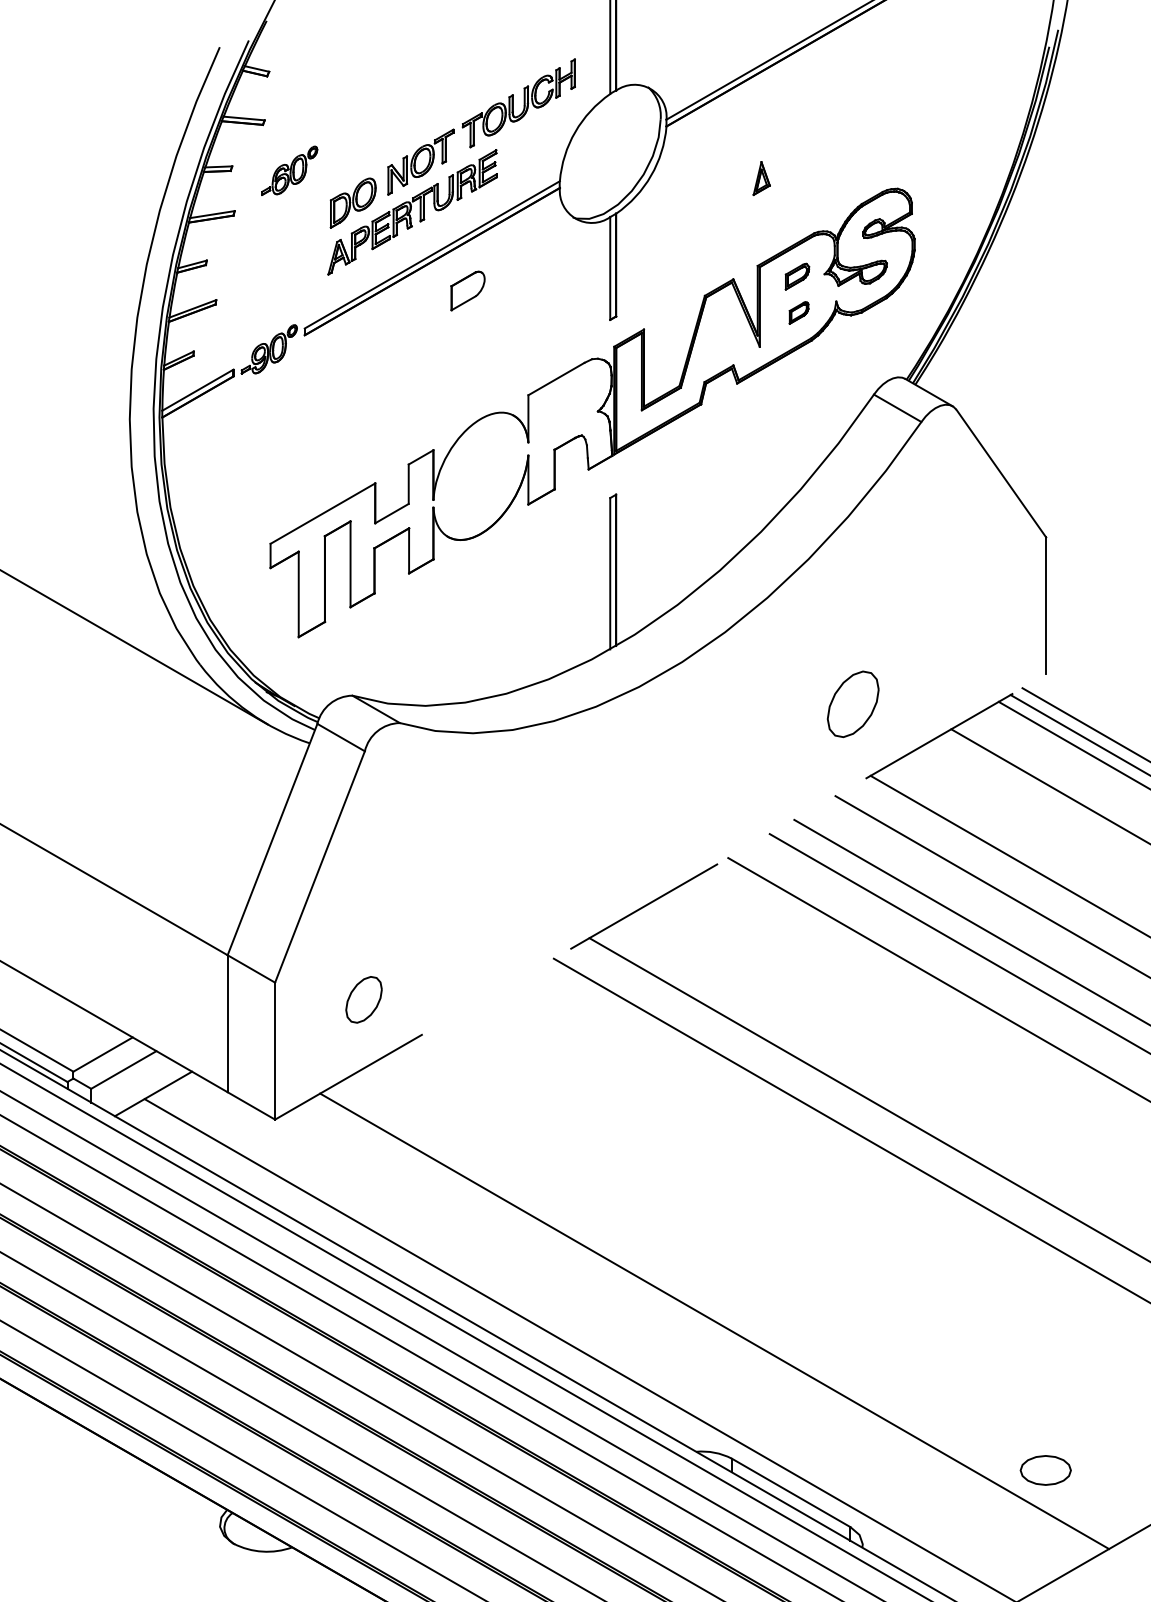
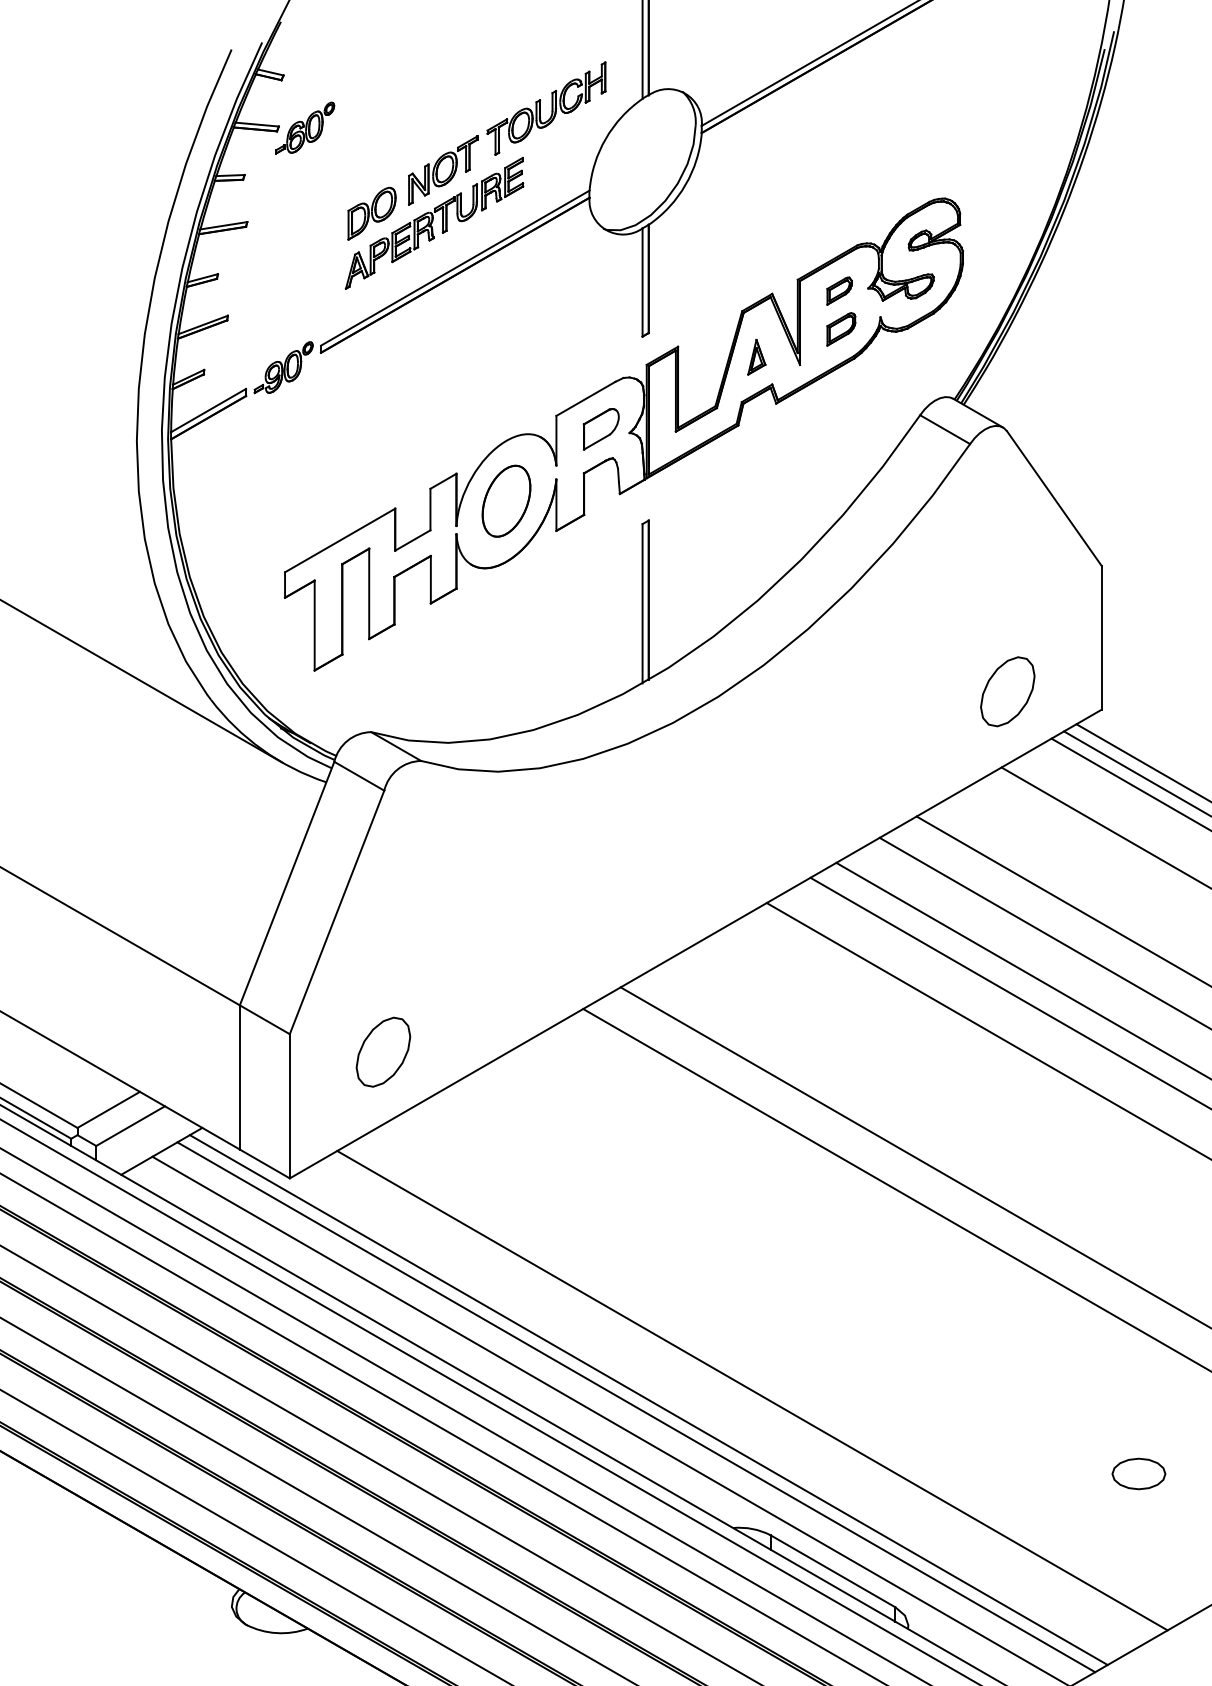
part: (289, 170) -> (304, 127), moved
part: (761, 178) -> (756, 357), moved
part: (467, 290) -> (600, 428), moved
part: (798, 312) -> (840, 328), size x1.43
part: (480, 475) -> (506, 500), added
part: (852, 704) -> (1007, 691), moved
line: (661, 896) -> (696, 943), dashed -> solid
part: (363, 999) -> (382, 1051), size x1.43
line: (616, 1329) -> (649, 1399), added
line: (604, 1336) -> (636, 1406), added
part: (1045, 1470) -> (1138, 1474), moved

